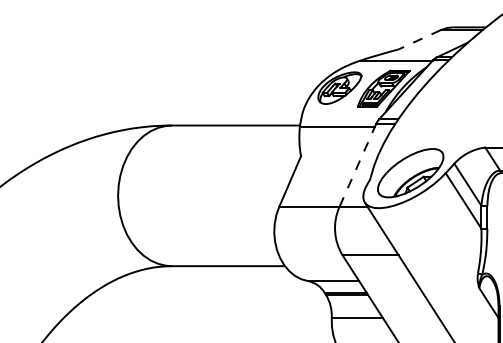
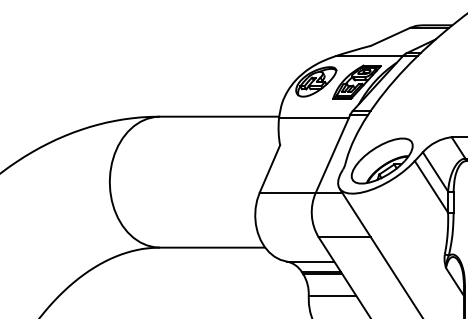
line: (419, 39) -> (390, 36), dashed -> solid
line: (357, 165) -> (332, 153), dashed -> solid

